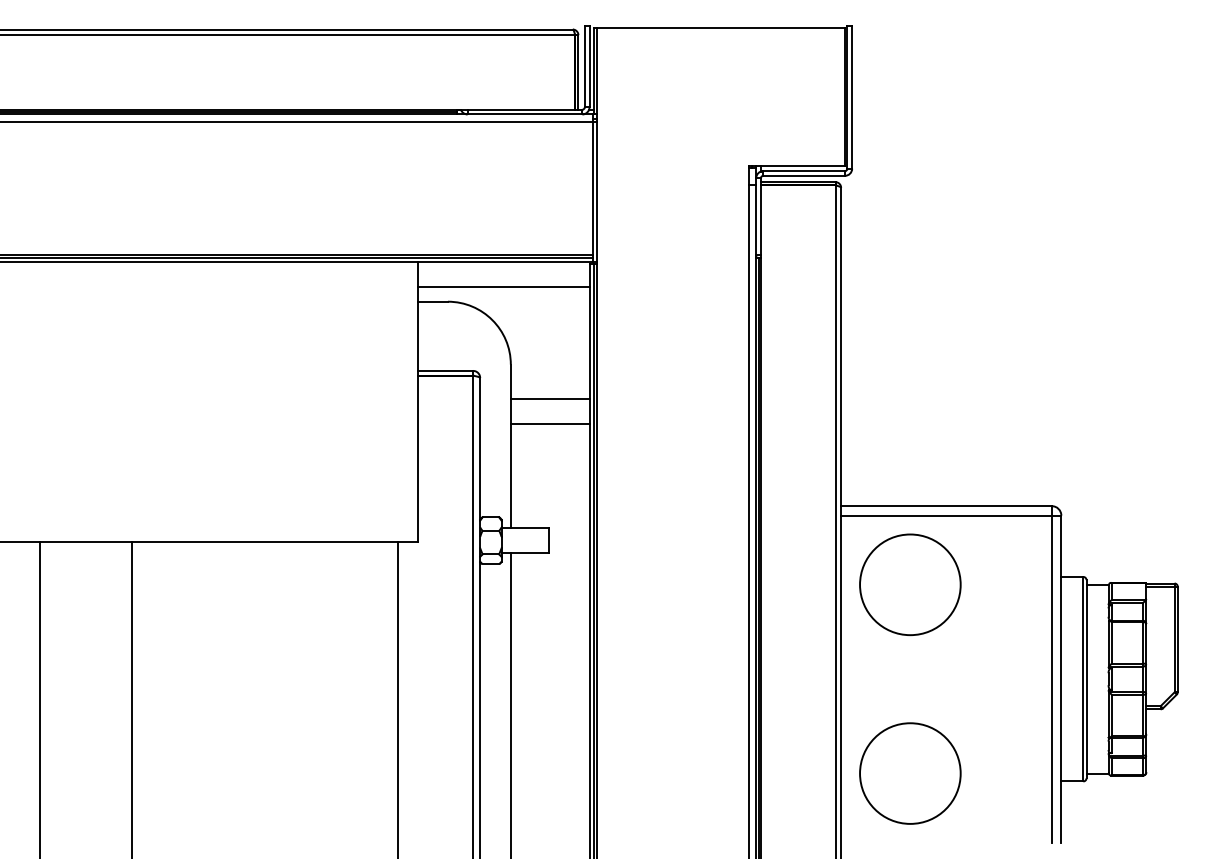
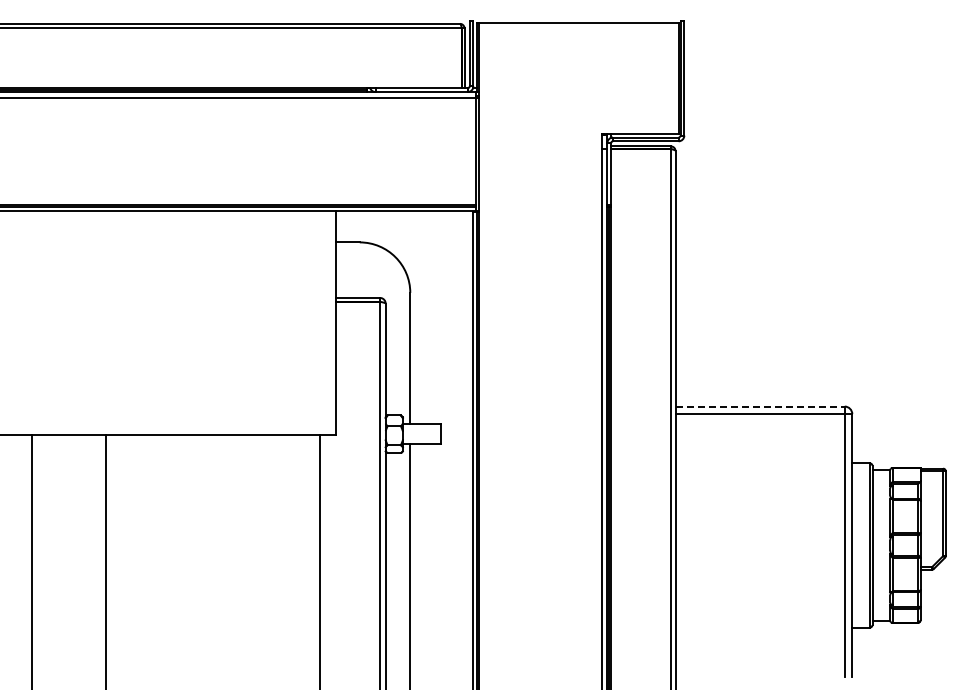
line: (503, 286) -> (404, 230), removed
line: (549, 398) -> (441, 320), removed
line: (549, 423) -> (441, 340), removed
line: (947, 506) -> (760, 406), solid -> dashed
circle: (909, 584) -> (730, 469), removed
circle: (909, 773) -> (730, 621), removed

